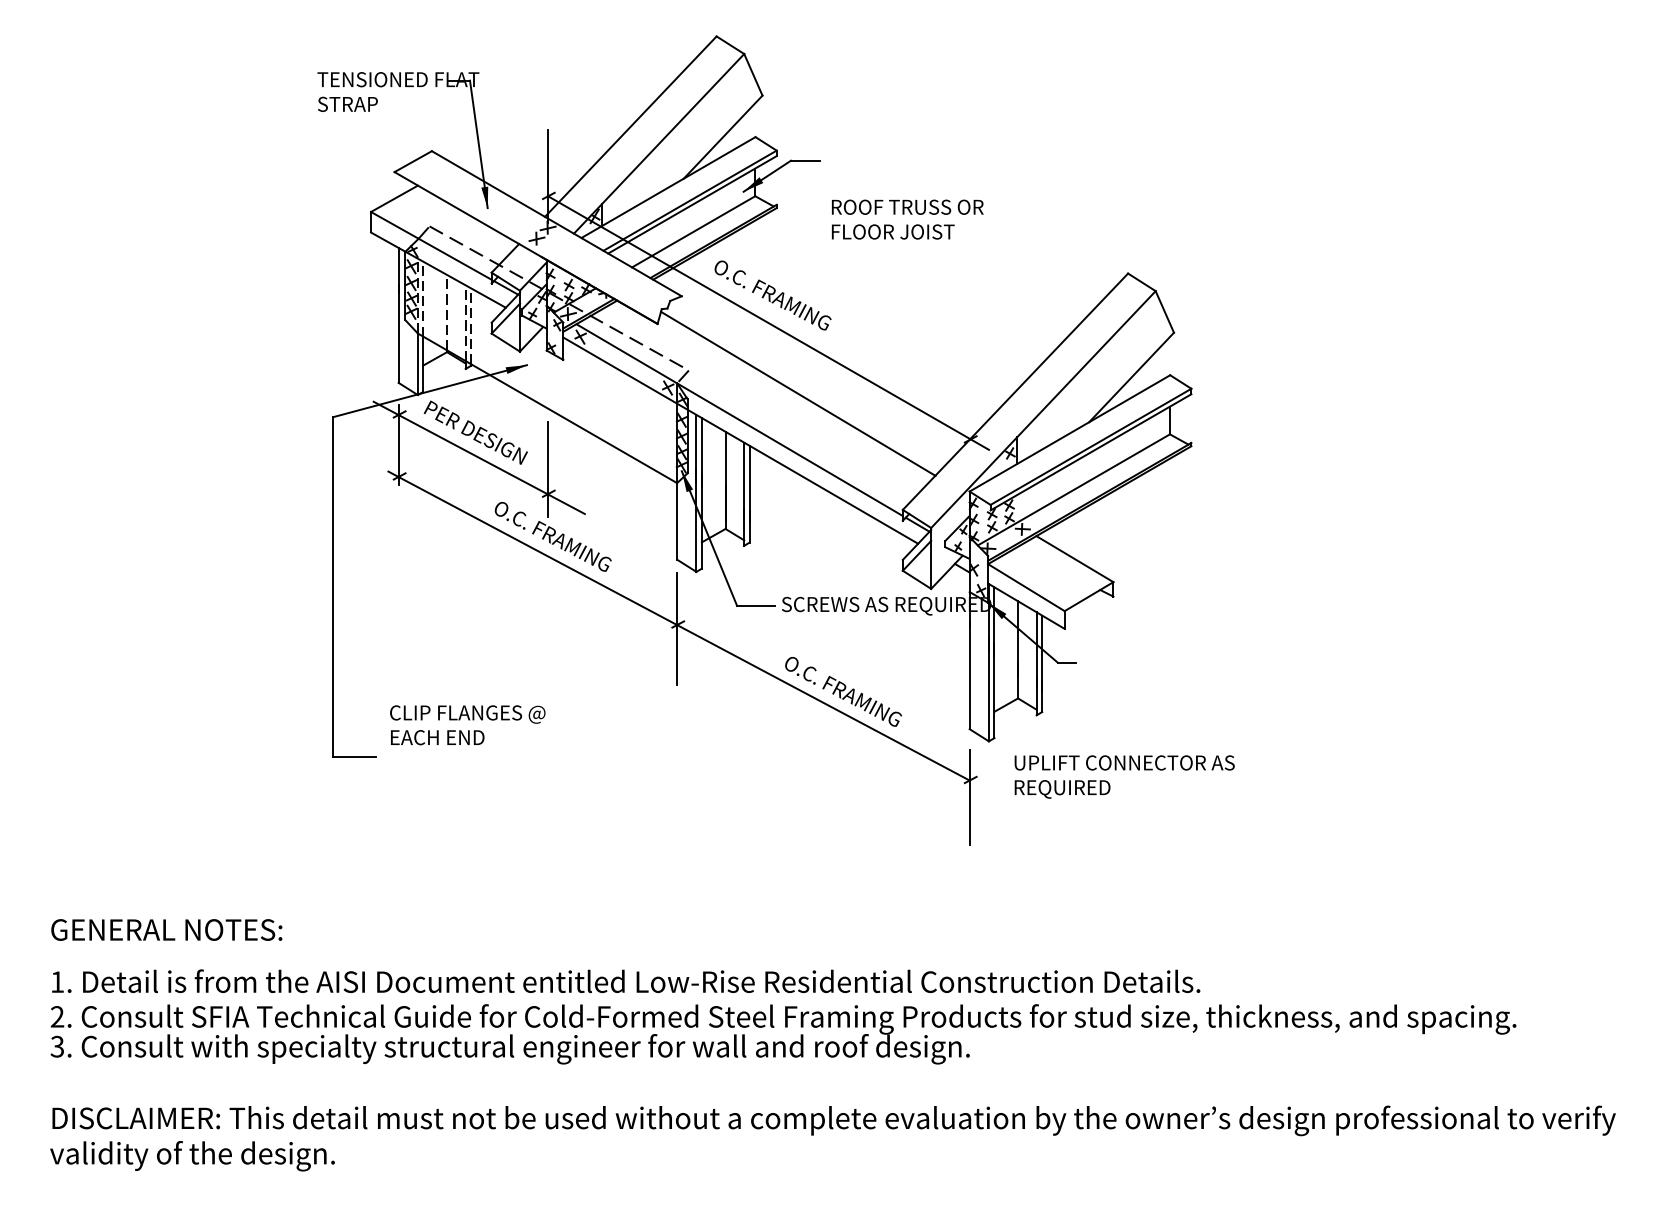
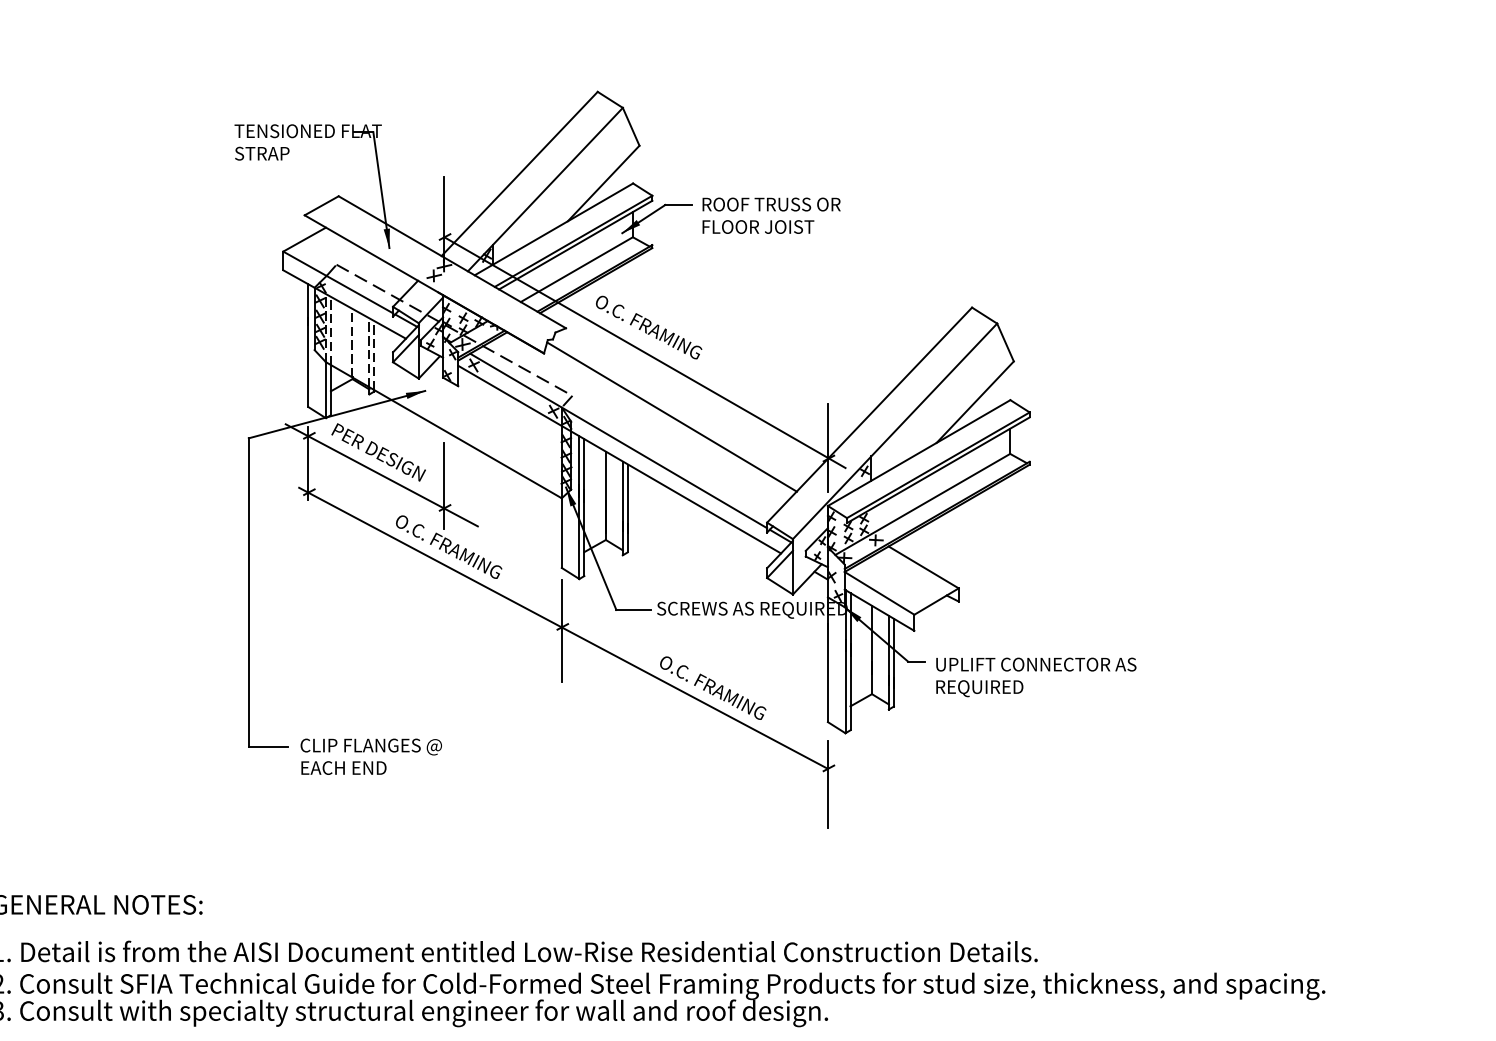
text: (907, 219) -> (771, 215), moved
line: (969, 427) -> (827, 447), added
text: (467, 725) -> (371, 757), moved
text: (1124, 776) -> (1036, 676), moved

